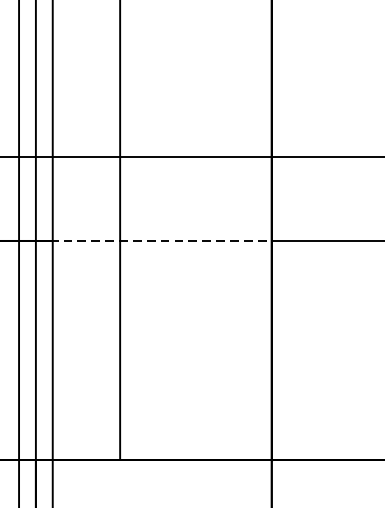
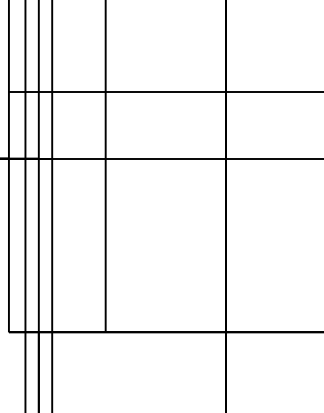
line: (153, 240) -> (132, 158), dashed -> solid

